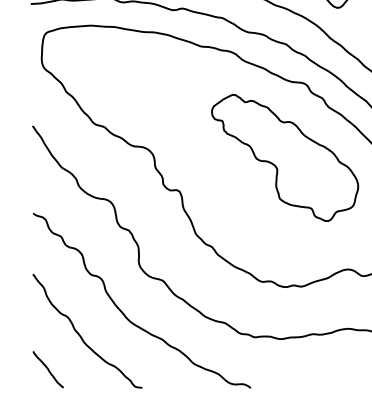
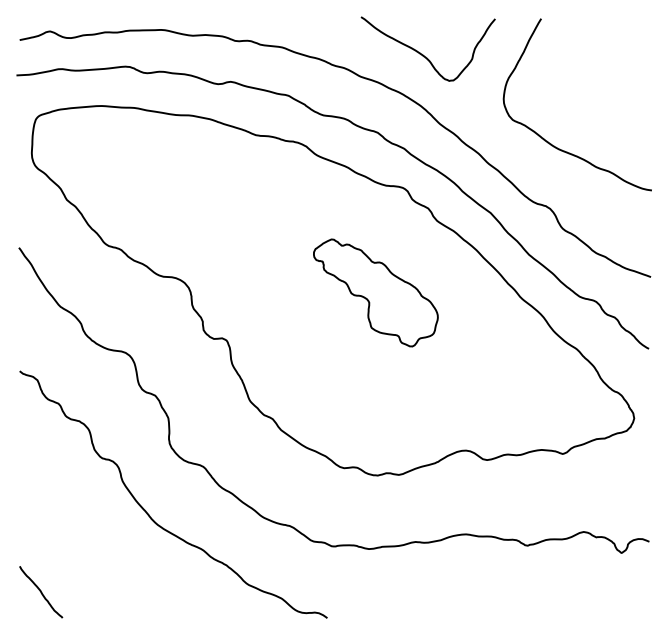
part: (284, 157) -> (375, 292), size x0.6
curve: (81, 335) -> (87, 544), removed

